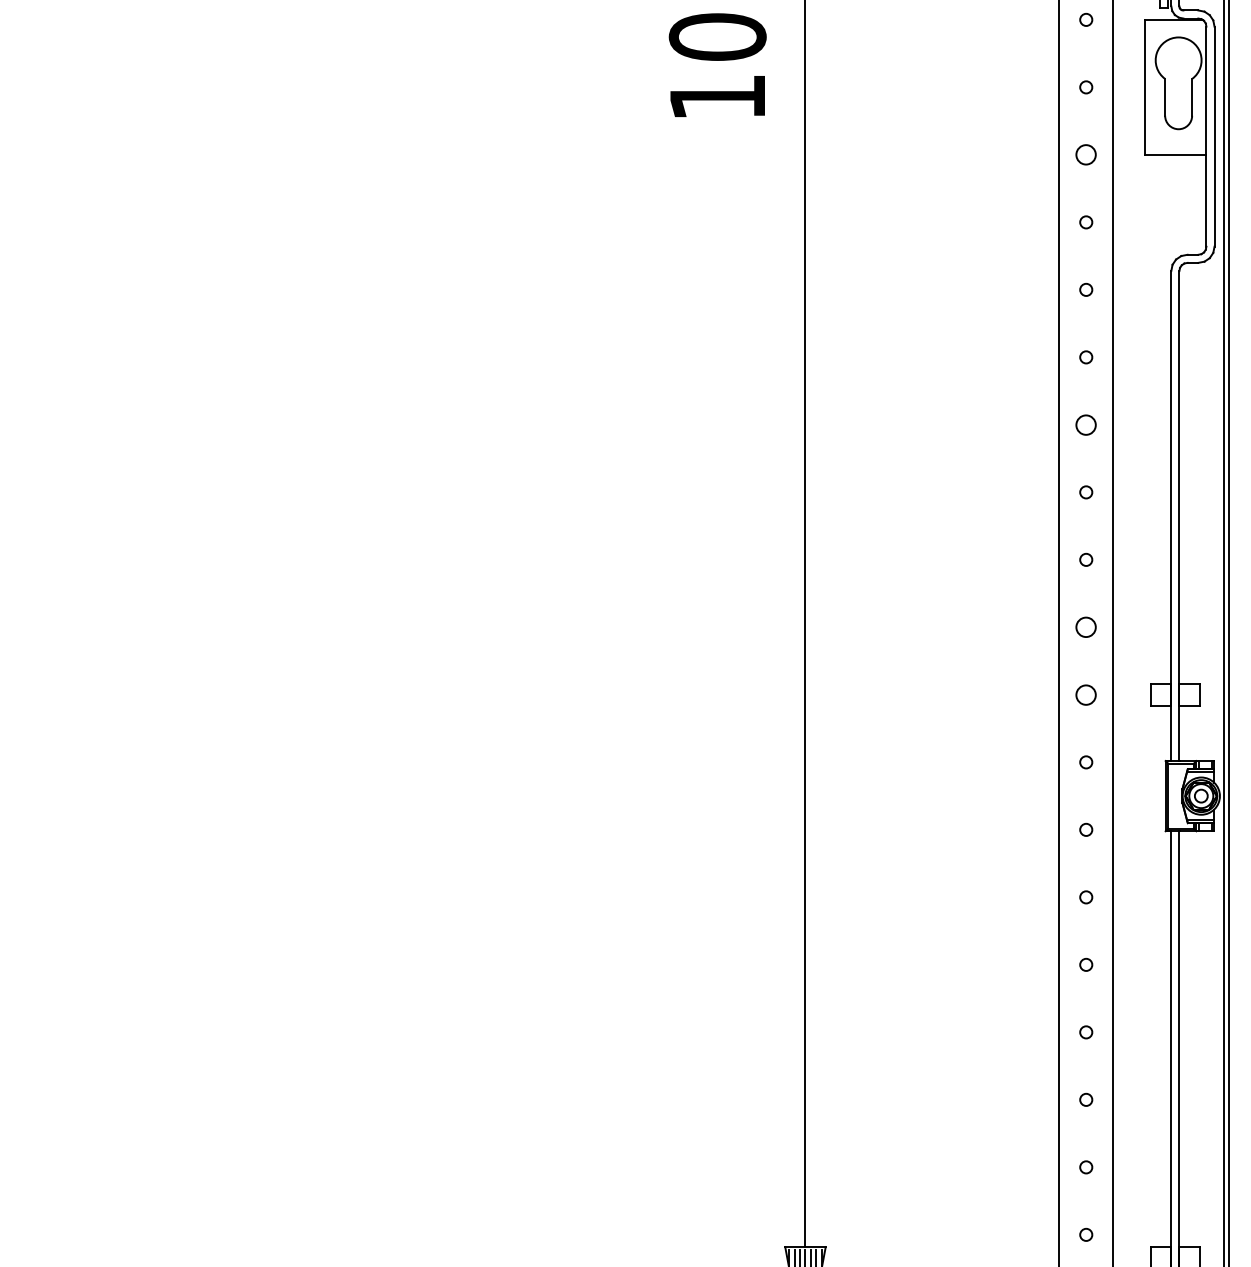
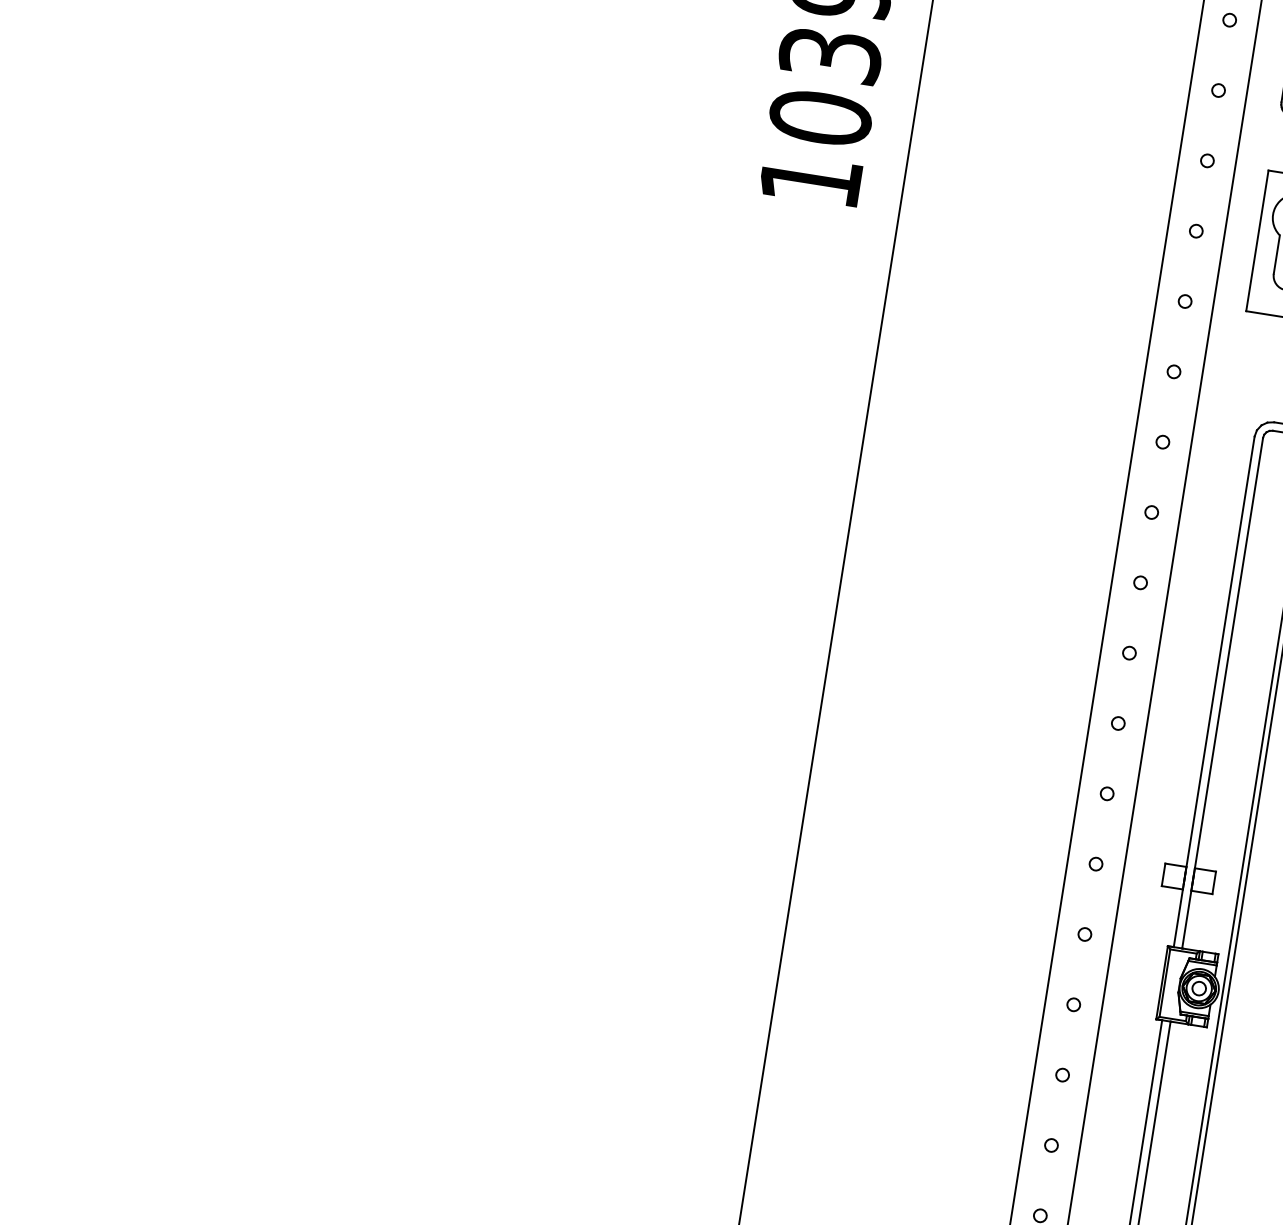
circle: (1086, 154) -> (1185, 301), size x0.62
circle: (1086, 424) -> (1140, 582), size x0.62
circle: (1086, 627) -> (1107, 793), size x0.62
circle: (1086, 694) -> (1096, 863), size x0.62

